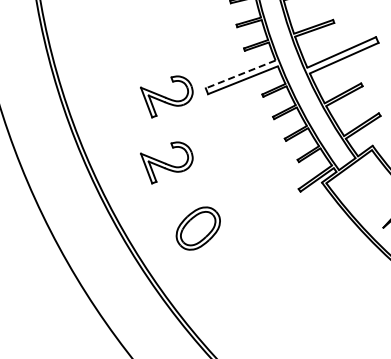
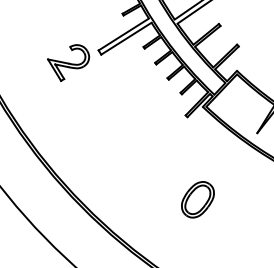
line: (240, 74) -> (123, 34), dashed -> solid
part: (166, 162) -> (78, 113), removed
part: (197, 228) -> (197, 199), moved

